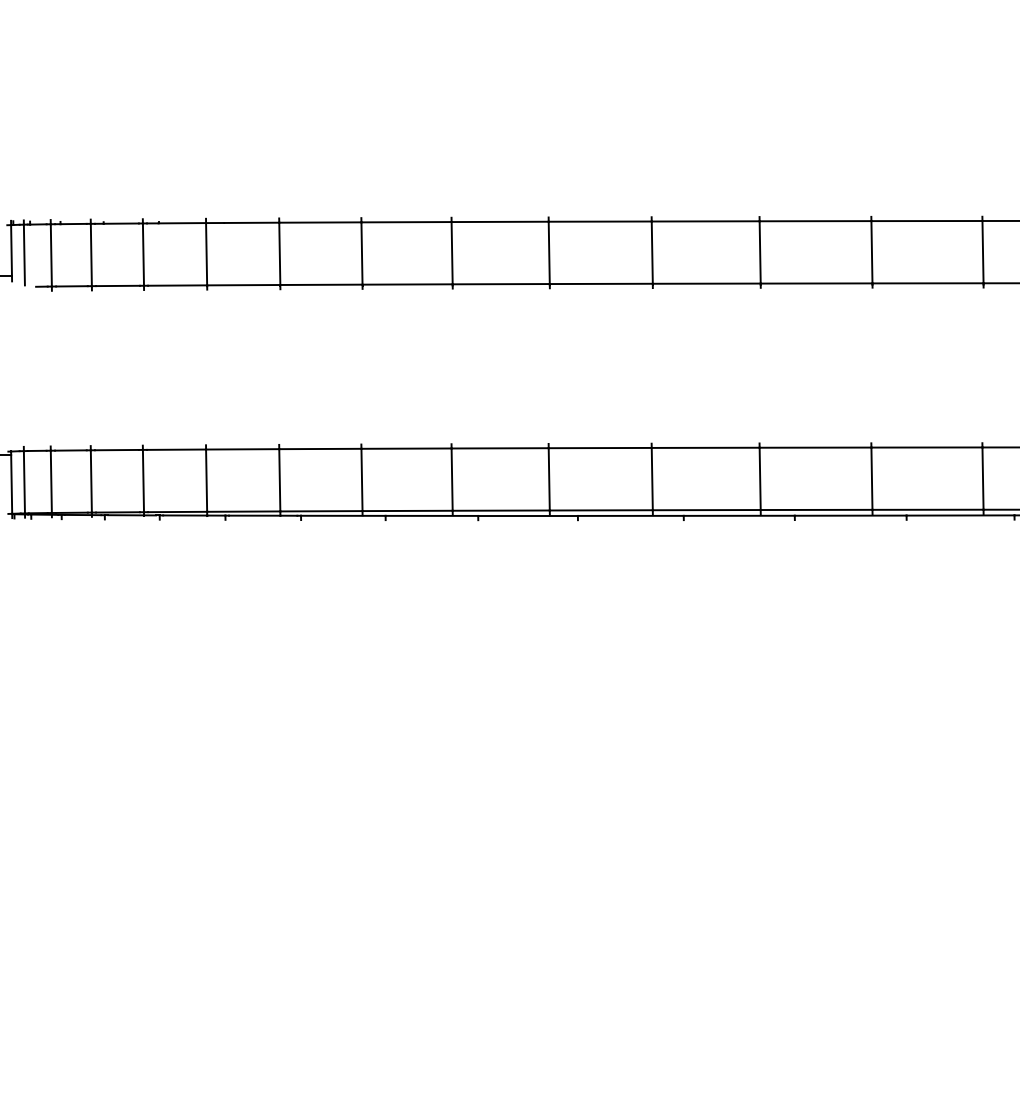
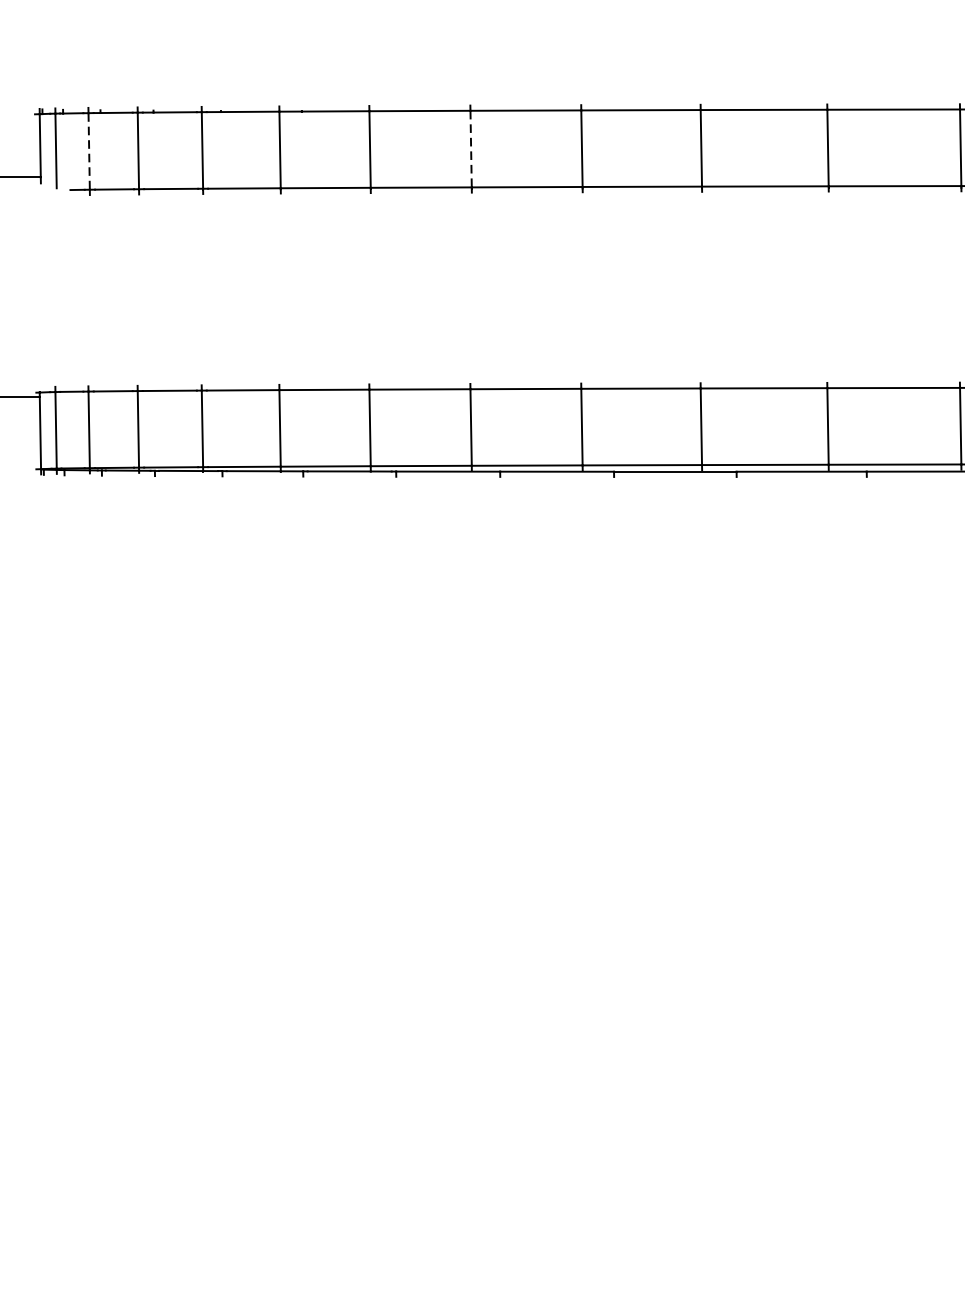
line: (362, 254) -> (471, 150), solid -> dashed
line: (51, 255) -> (89, 151), solid -> dashed

